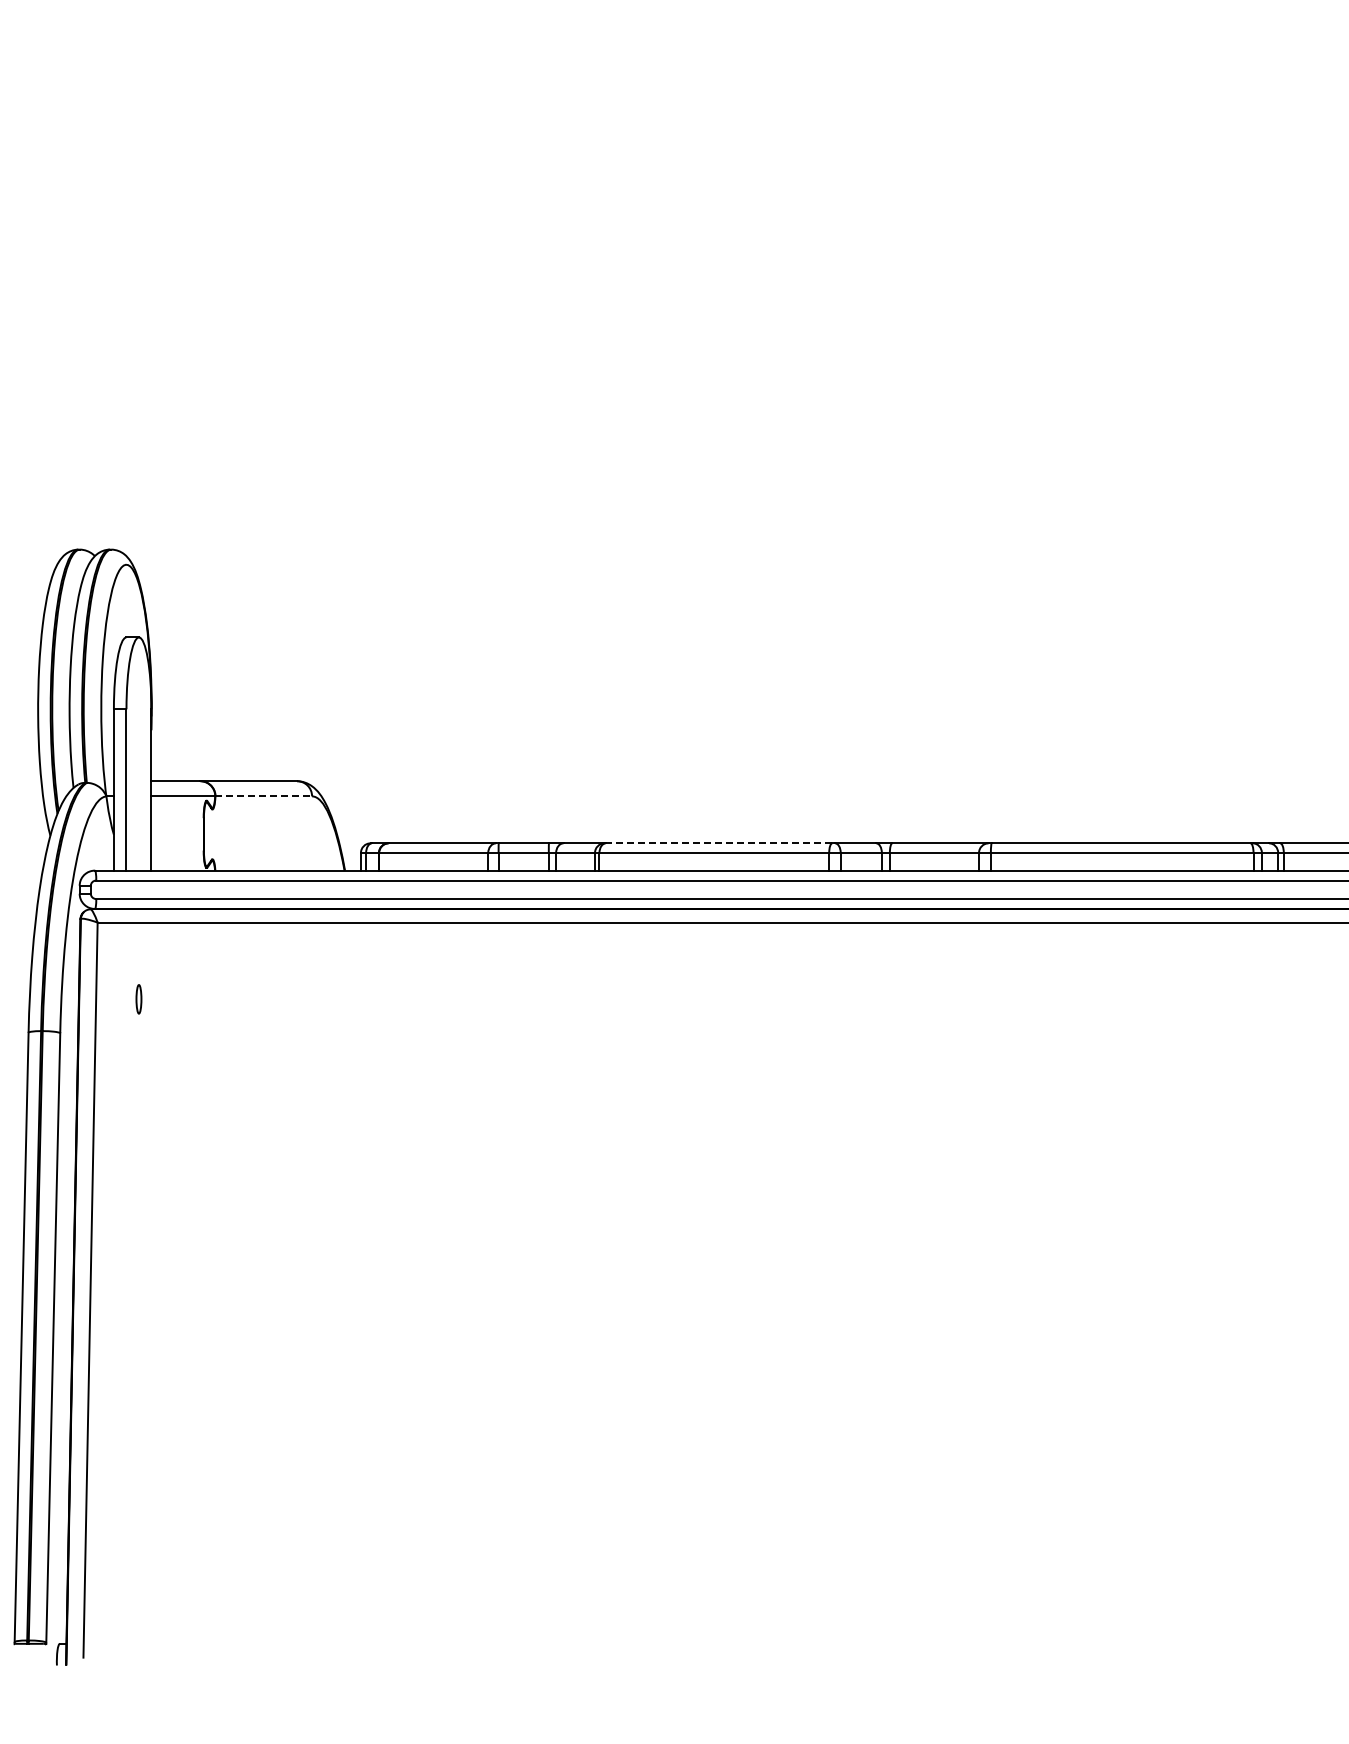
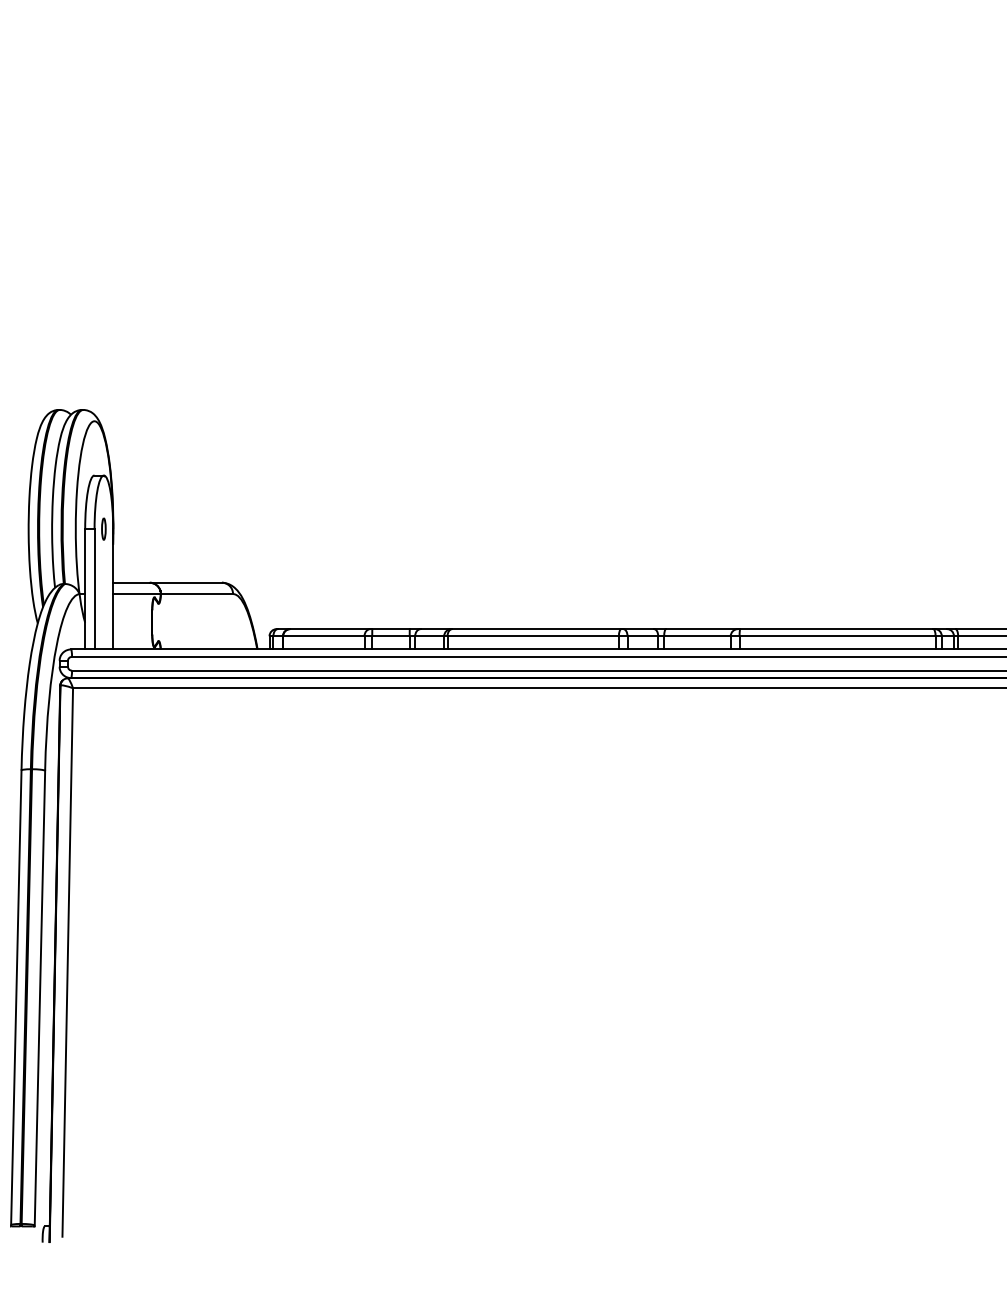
line: (264, 796) -> (197, 594), dashed -> solid
line: (718, 843) -> (536, 629), dashed -> solid
part: (138, 999) -> (103, 529), moved

